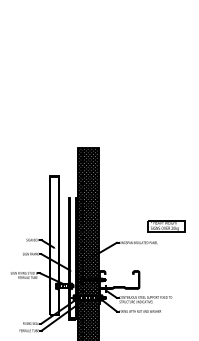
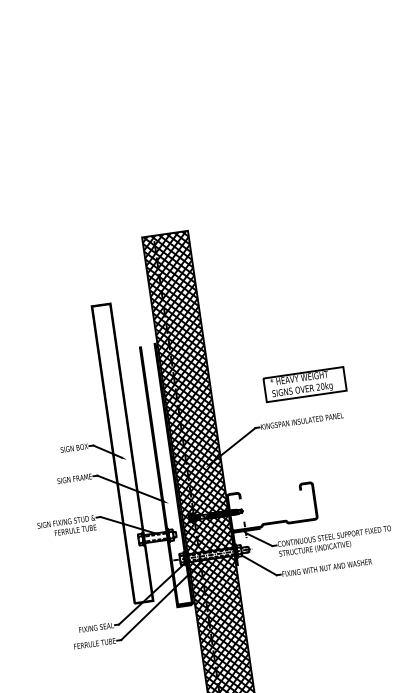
part: (166, 226) -> (305, 385), moved

